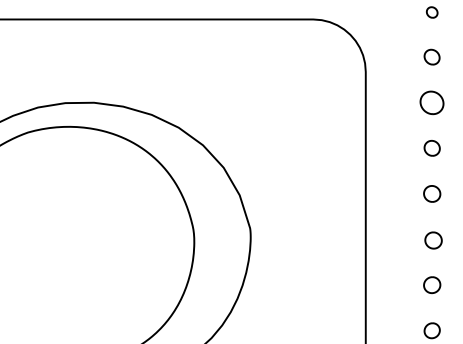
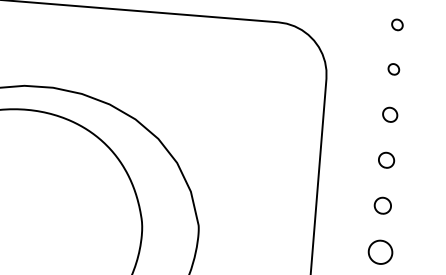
part: (432, 56) -> (394, 68), size x0.71
part: (432, 102) -> (390, 114), size x0.62
part: (433, 240) -> (380, 252), size x1.43

